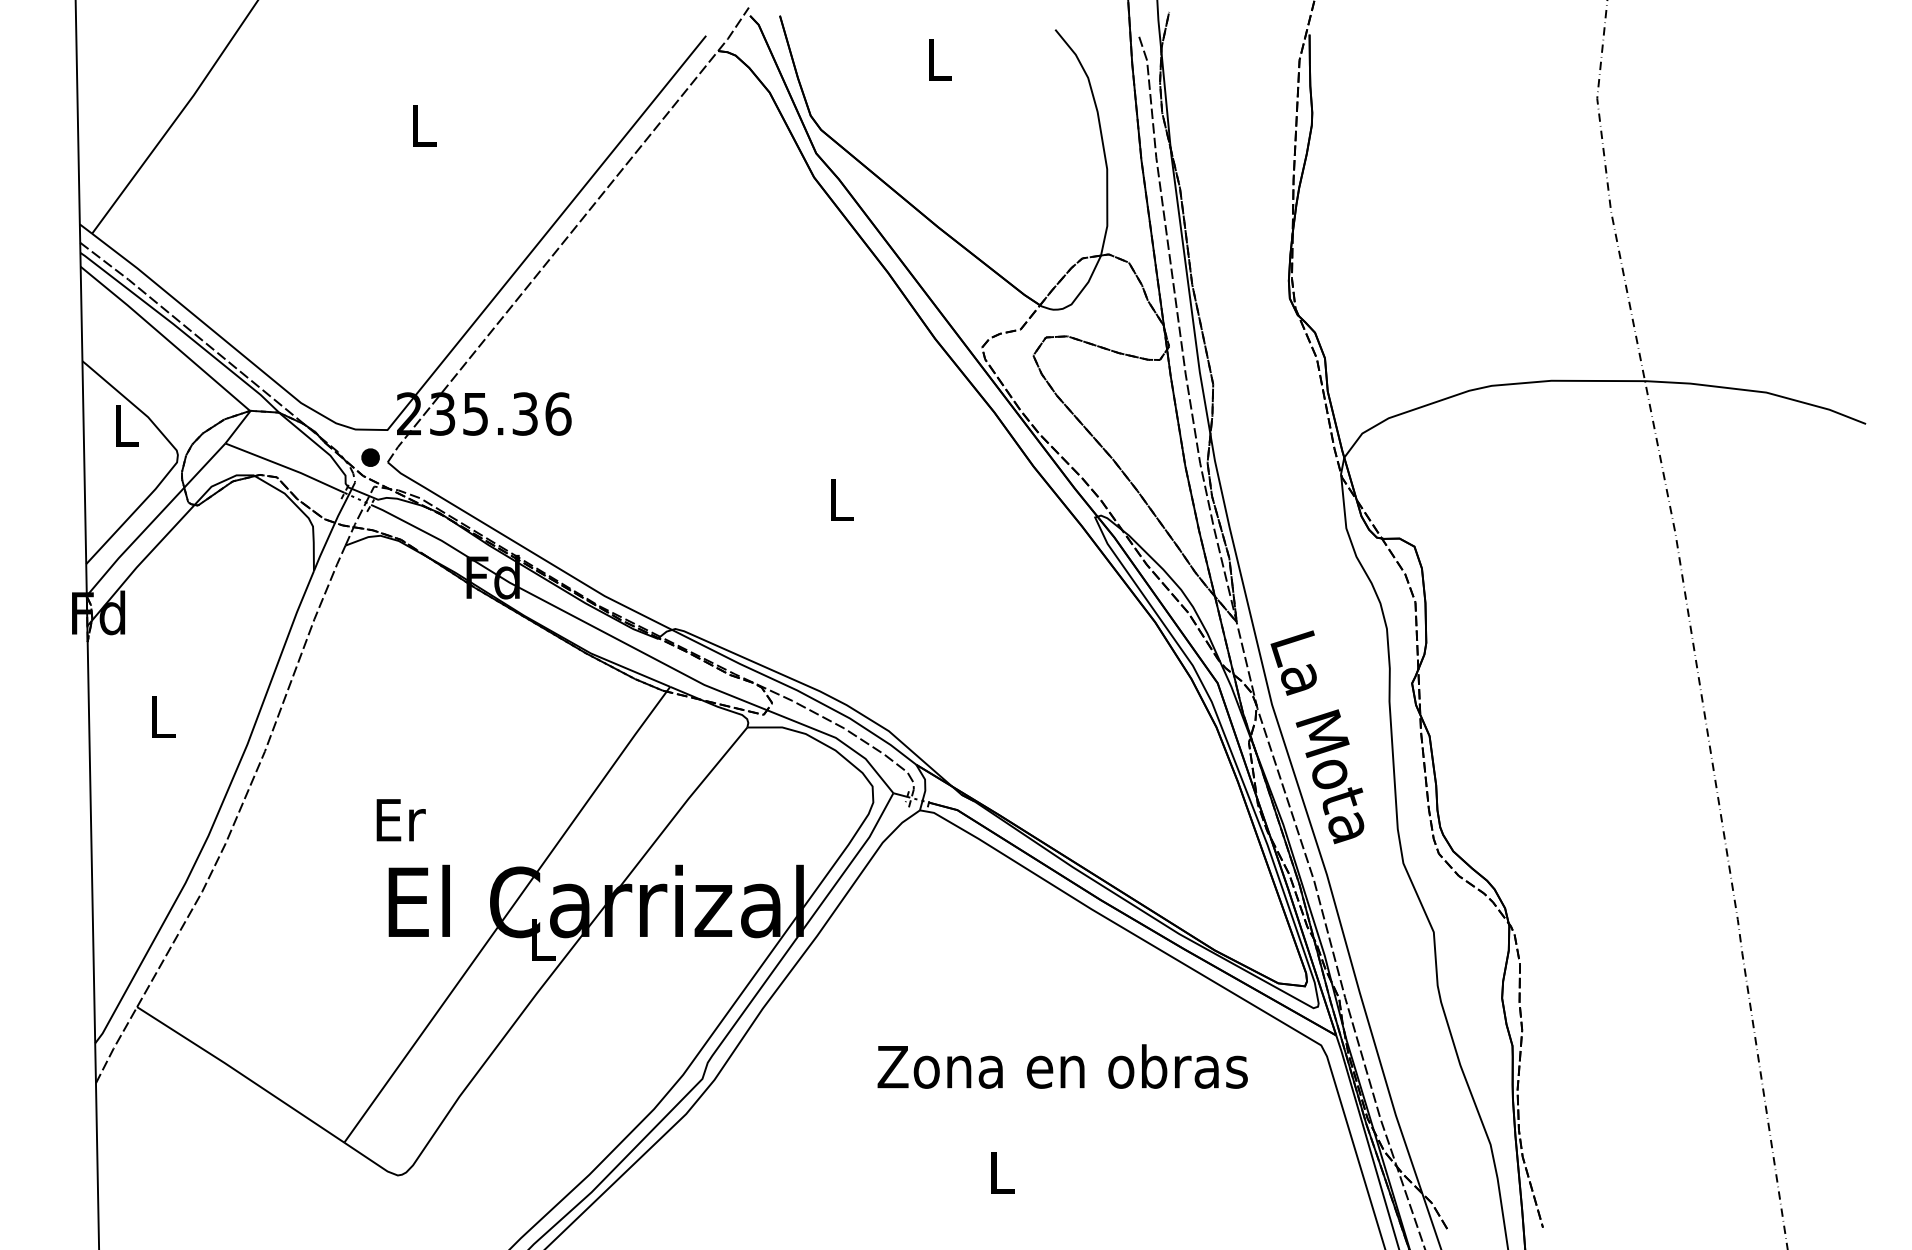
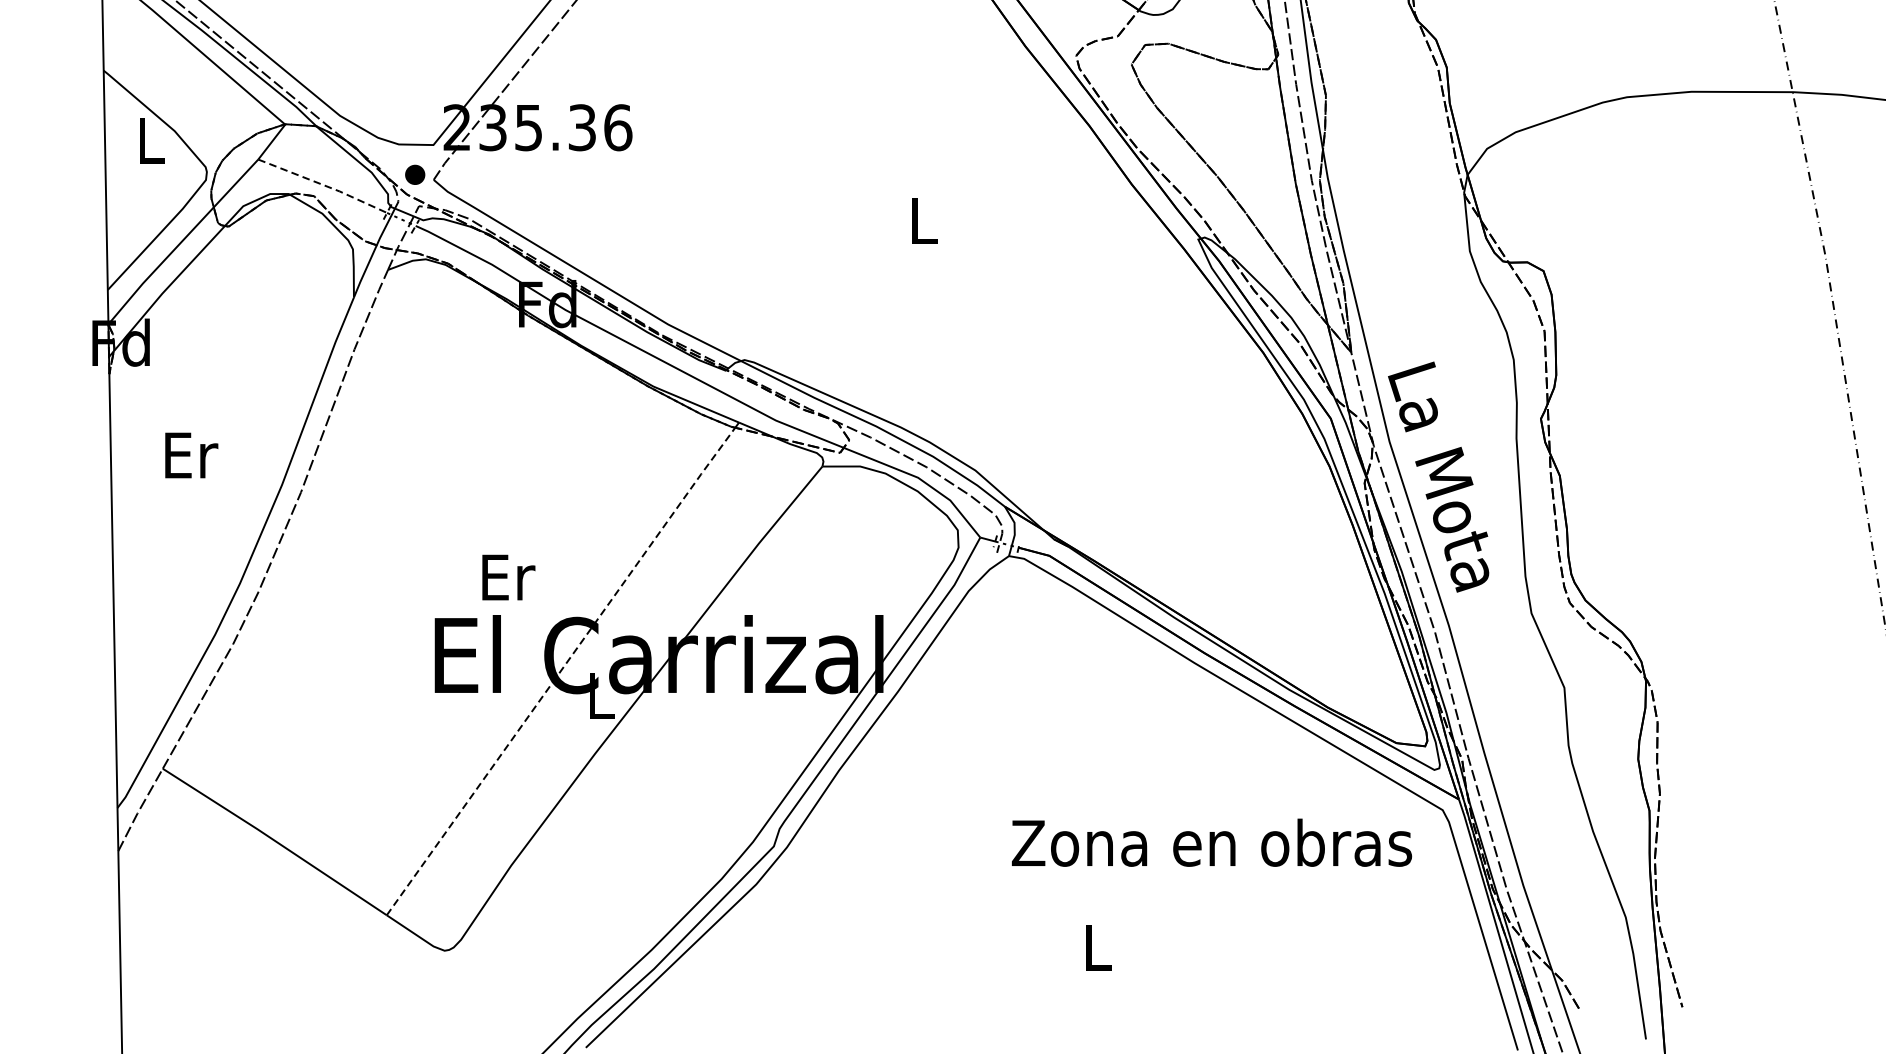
line: (286, 467) -> (324, 185), solid -> dashed
text: (163, 717) -> (191, 455), L -> Er
text: (400, 820) -> (508, 577), moved
line: (505, 915) -> (560, 669), solid -> dashed
text: (1062, 1066) -> (1211, 842), moved

